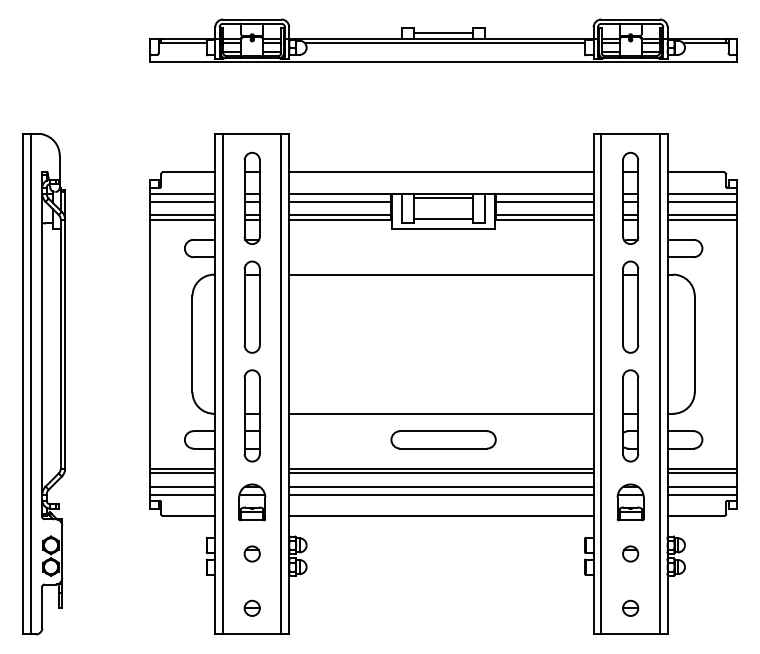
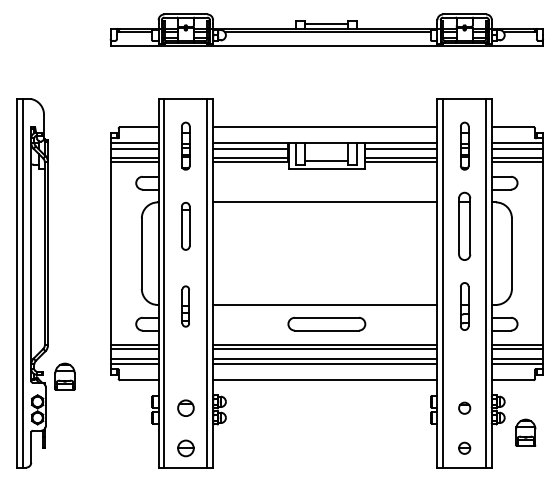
part: (251, 197) -> (185, 145), size x0.7
part: (630, 197) -> (464, 145), size x0.7
line: (443, 198) -> (326, 146), removed
part: (251, 306) -> (185, 225), size x0.7
part: (251, 415) -> (185, 306), size x0.6
part: (630, 415) -> (464, 306), size x0.7
part: (252, 502) -> (65, 376), moved
part: (630, 502) -> (525, 432), moved
part: (251, 553) -> (185, 407), size x1.4
part: (251, 607) -> (185, 447), size x1.4

